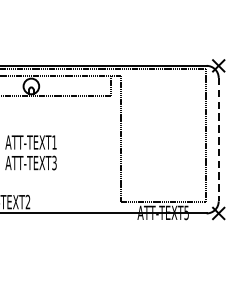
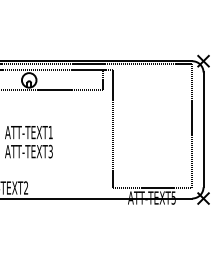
line: (218, 140) -> (203, 130), dashed -> solid

